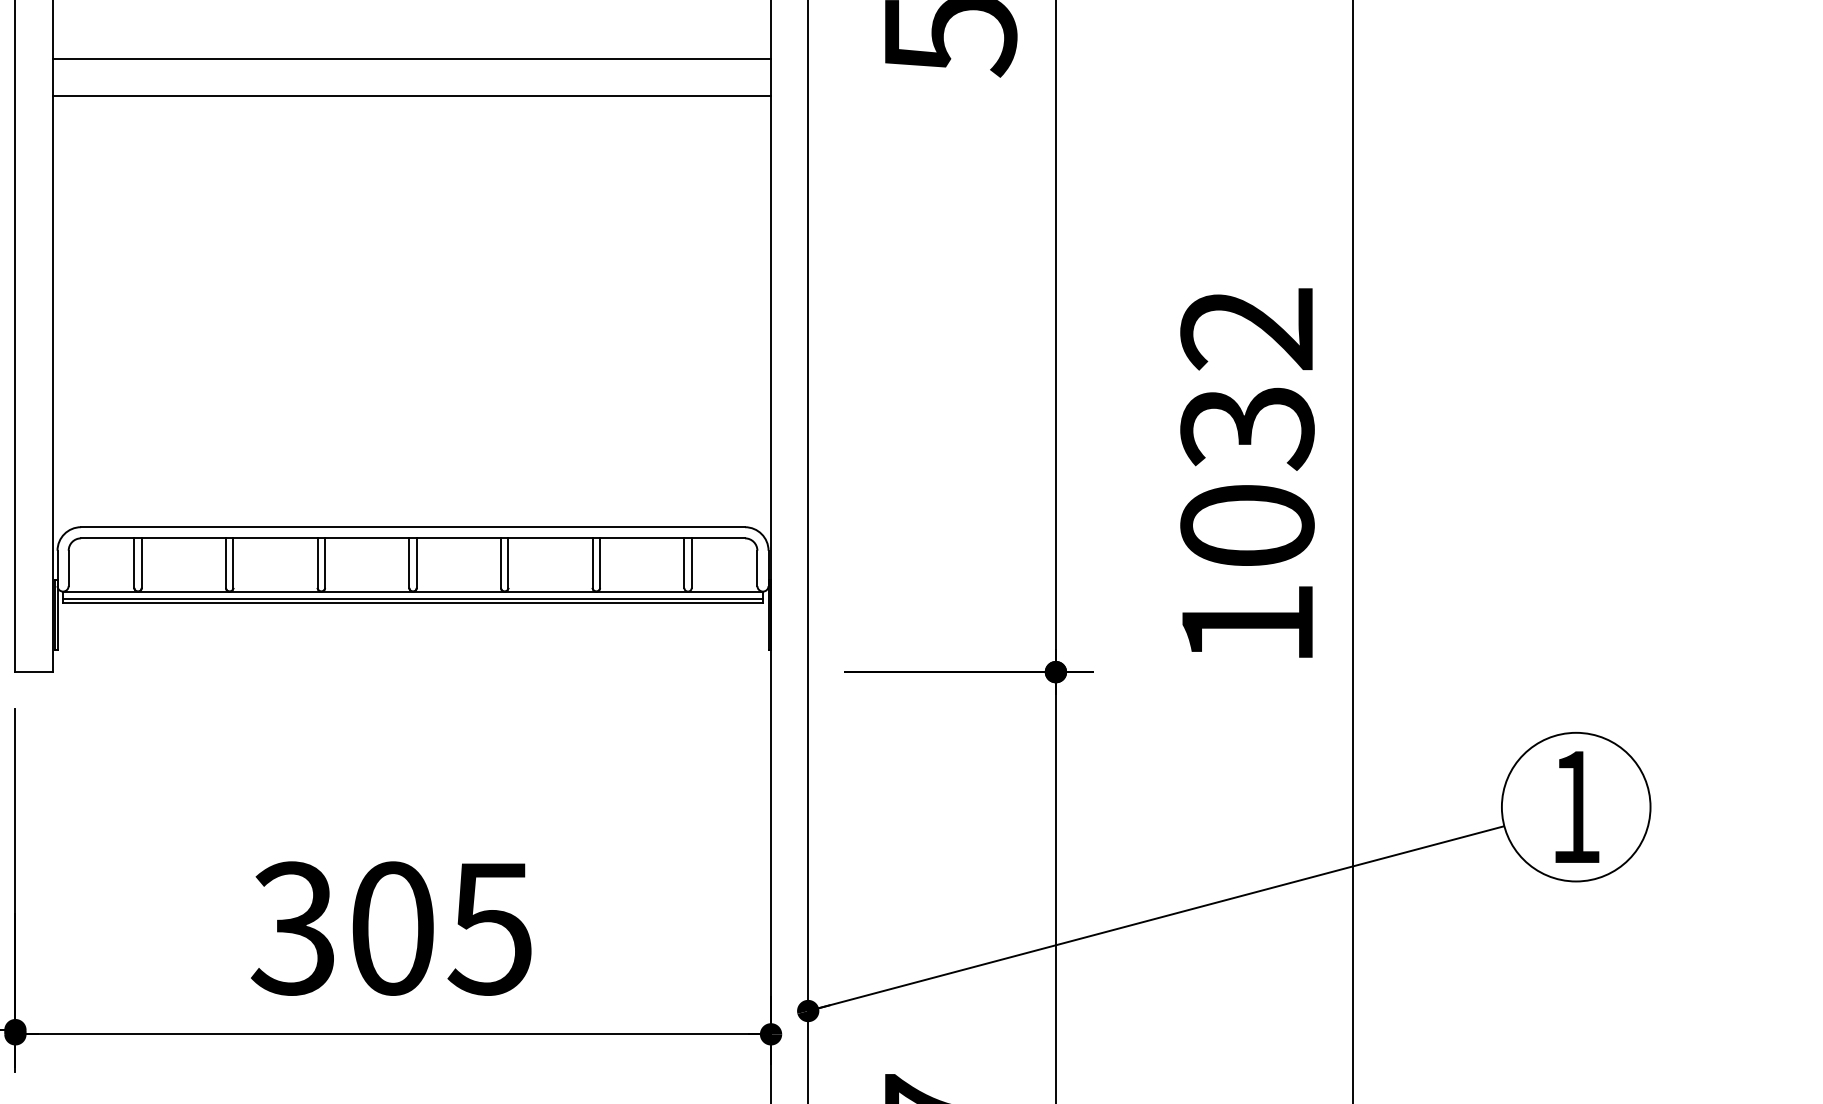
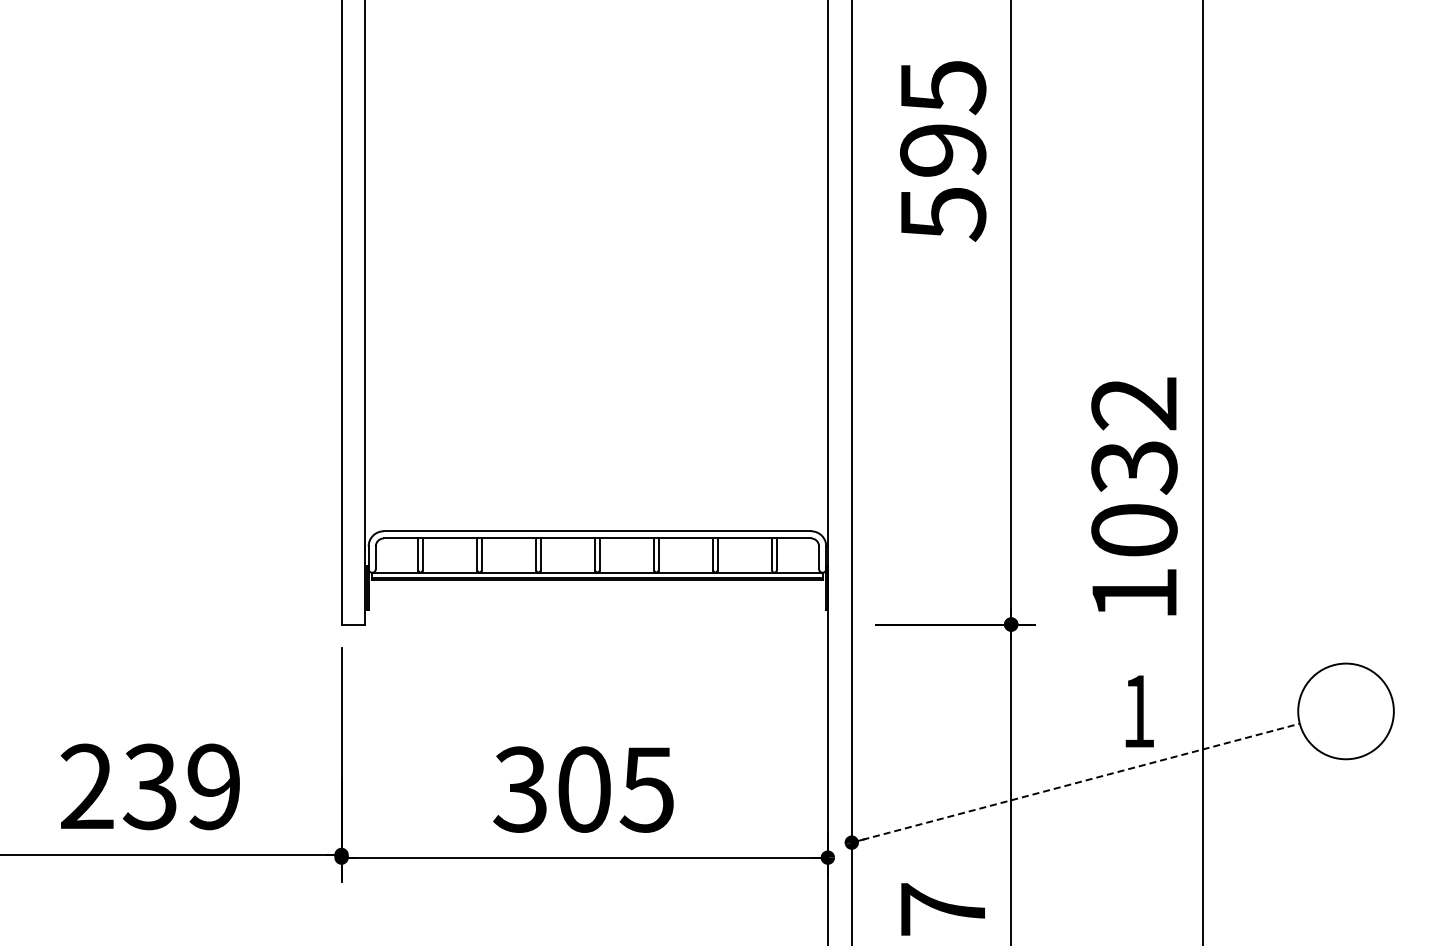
line: (411, 58) -> (596, 229), removed
line: (411, 95) -> (596, 253), removed
text: (1576, 807) -> (1139, 711), moved
line: (1155, 919) -> (1075, 783), solid -> dashed

